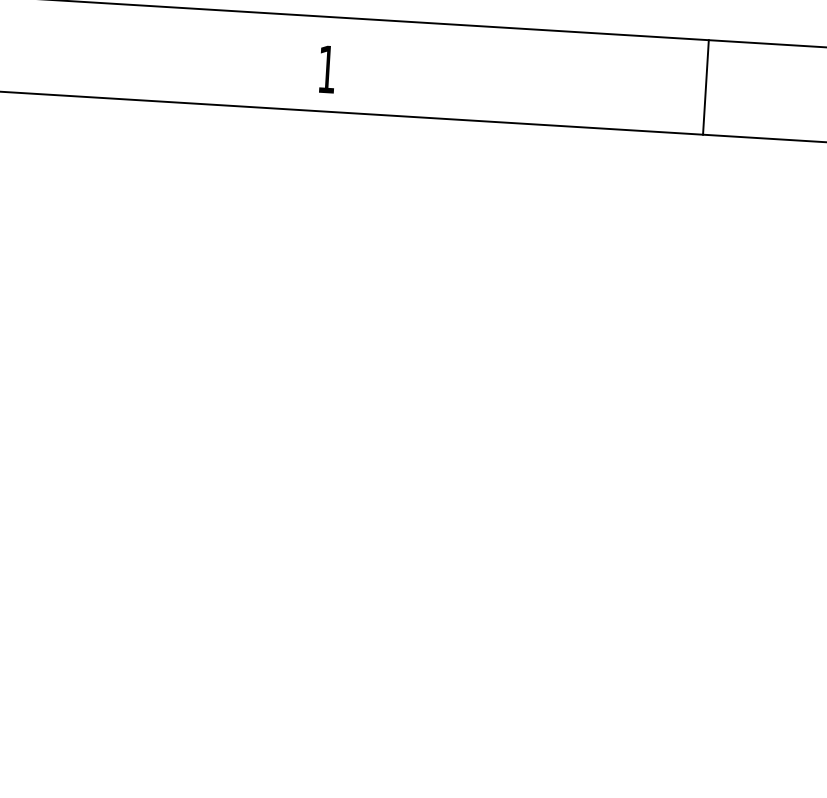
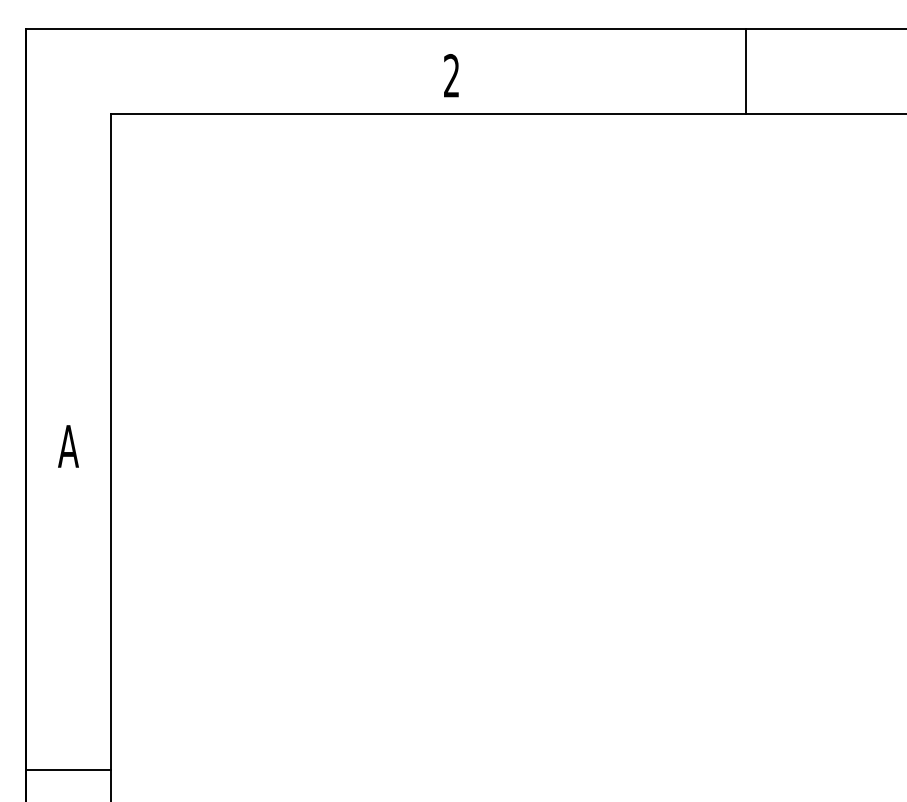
text: (326, 68) -> (451, 75), 1 -> 2
line: (705, 86) -> (745, 70), moved

